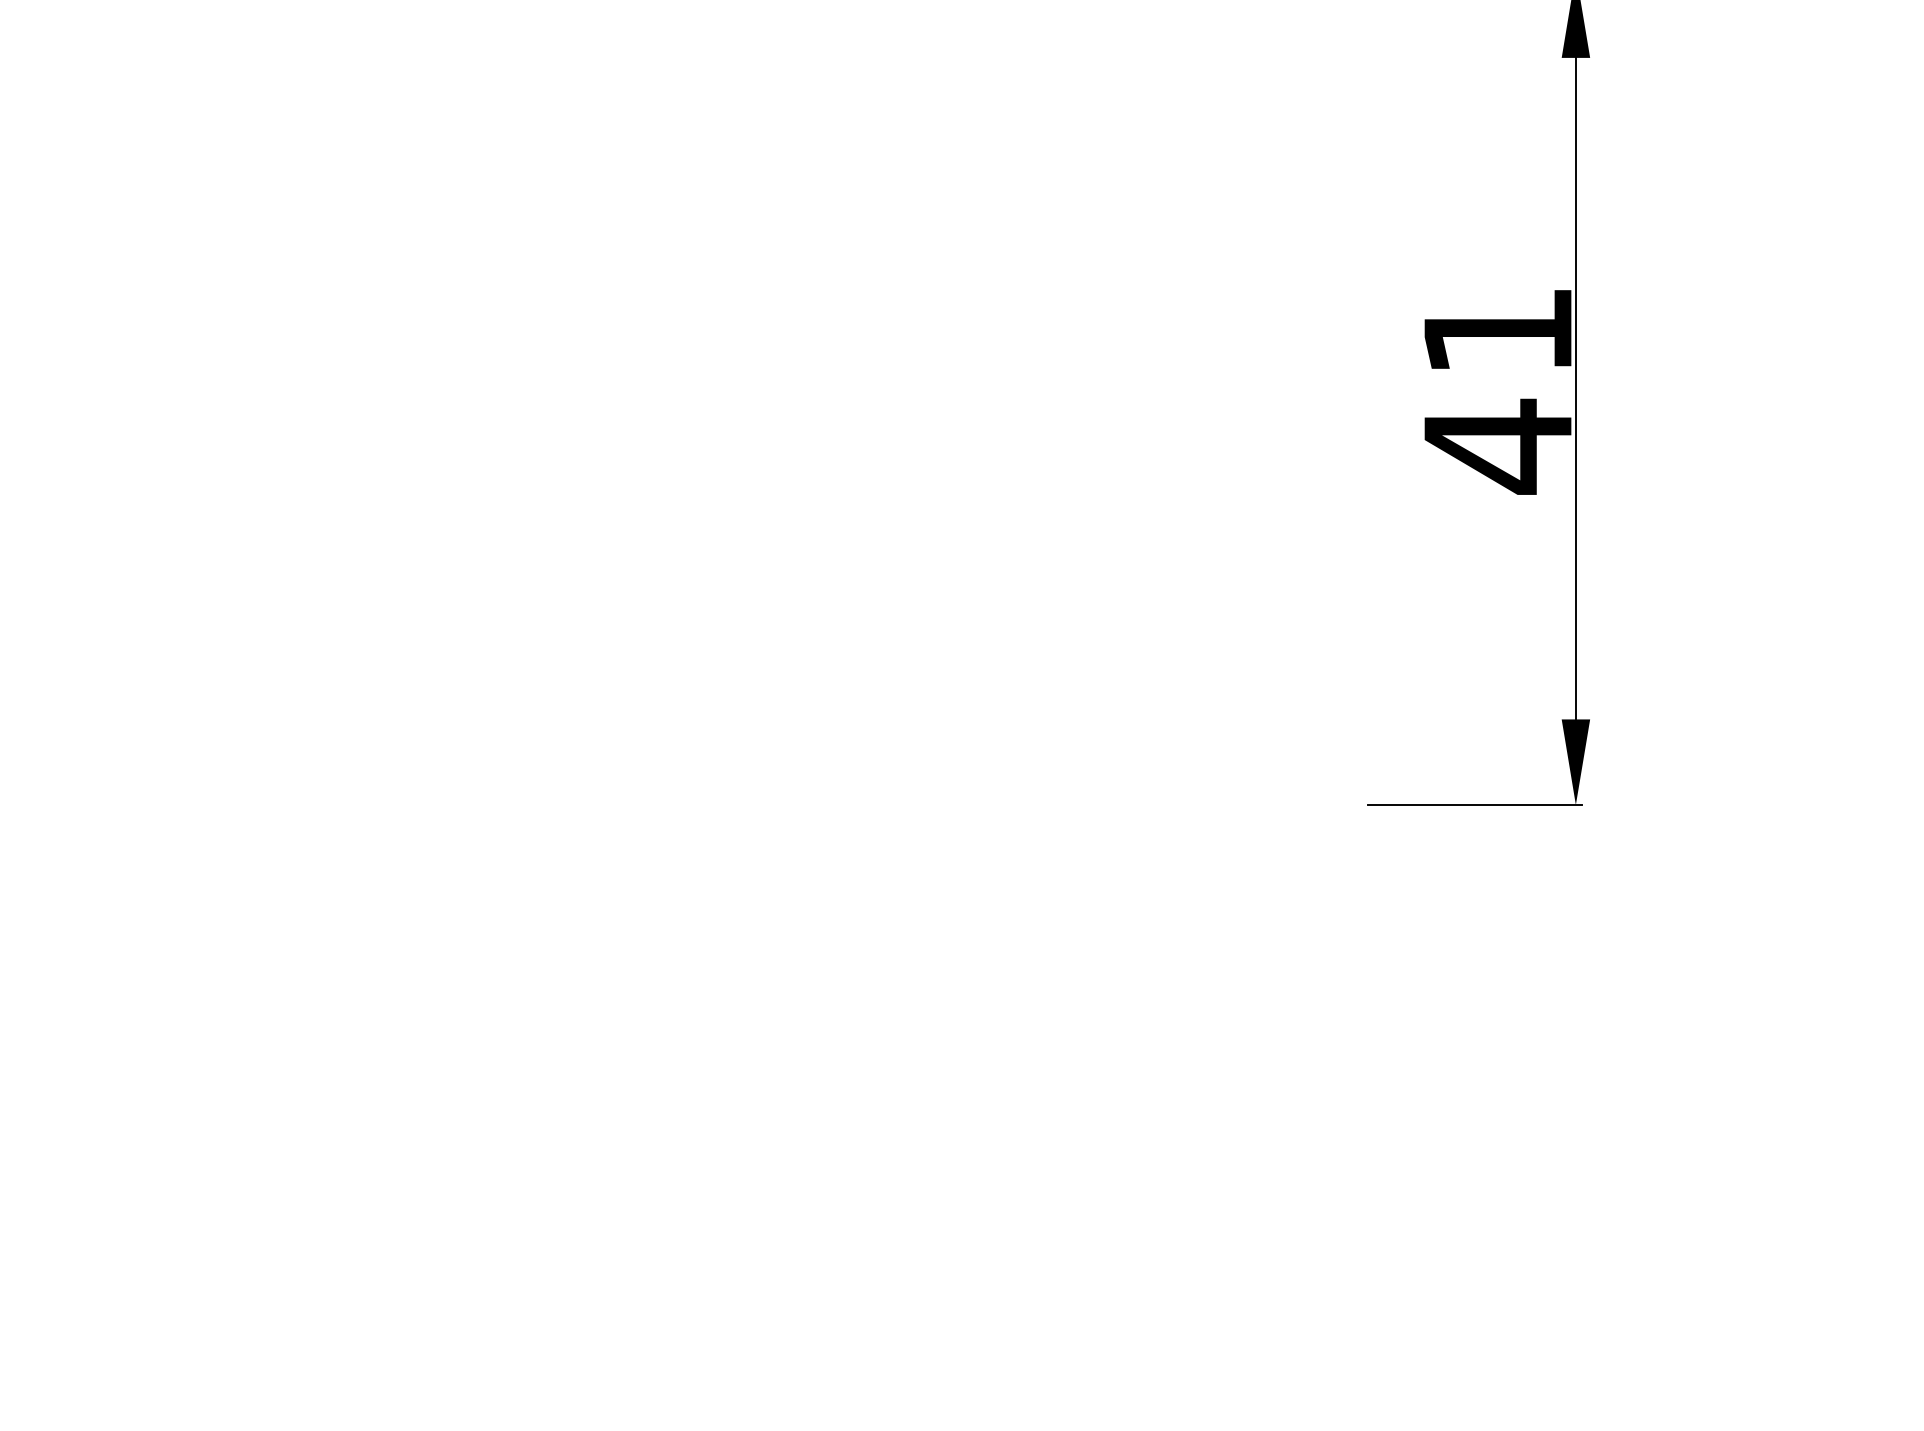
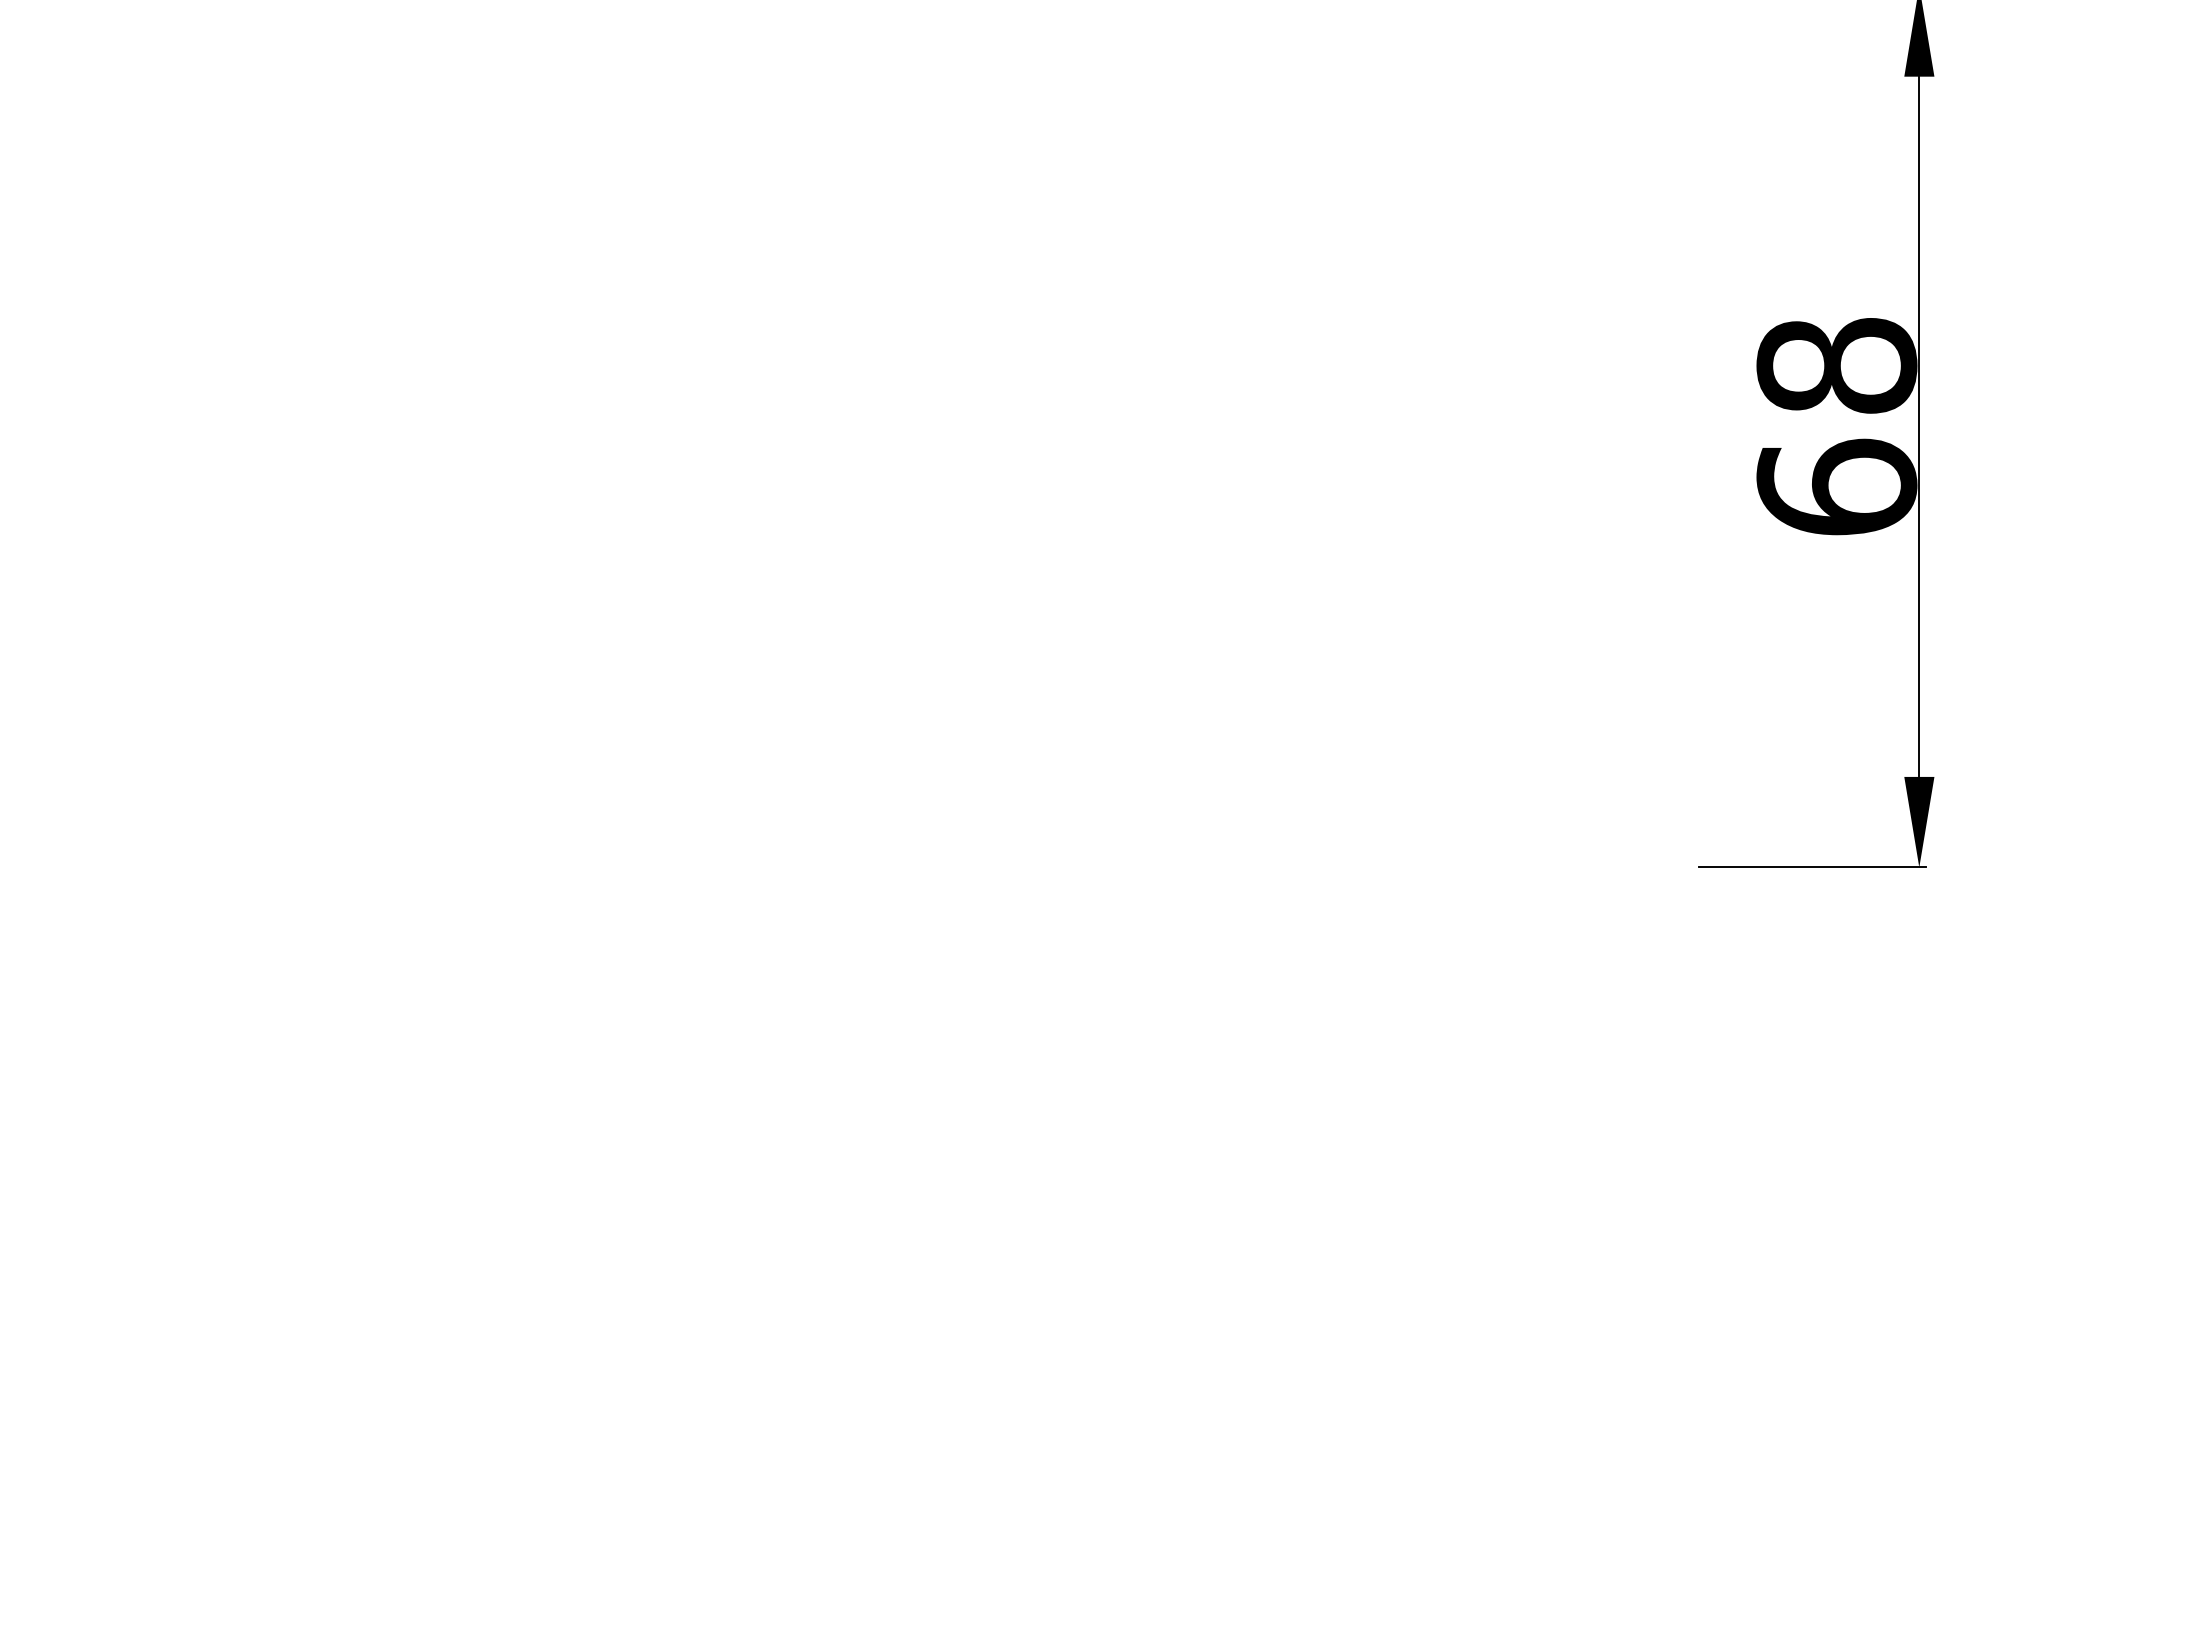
text: (1497, 390) -> (1836, 428), 41 -> 68

